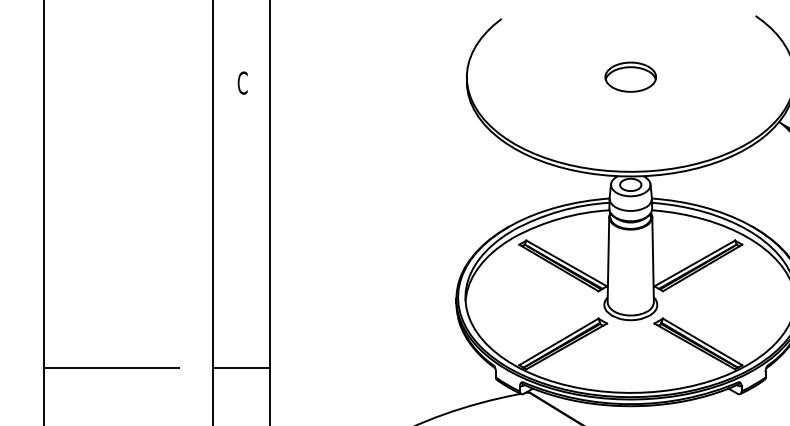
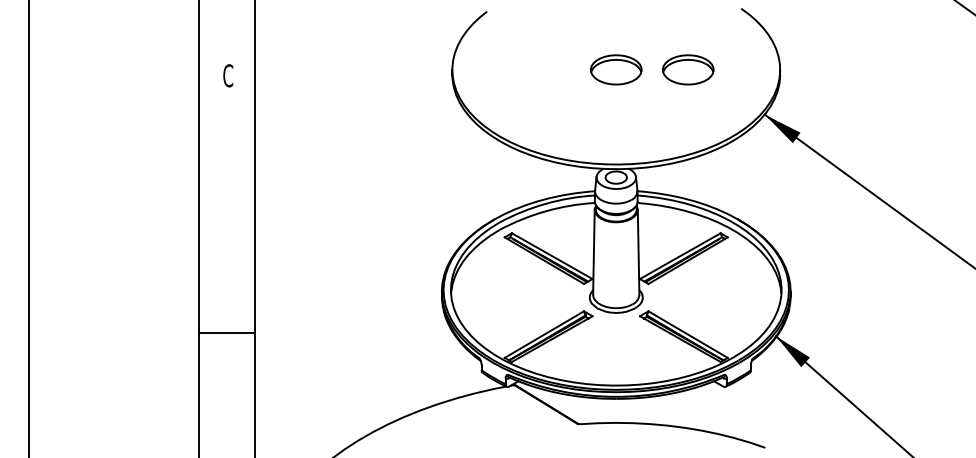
part: (703, 76) -> (688, 69), added
line: (111, 368) -> (96, 361), removed
line: (241, 368) -> (226, 333), moved

